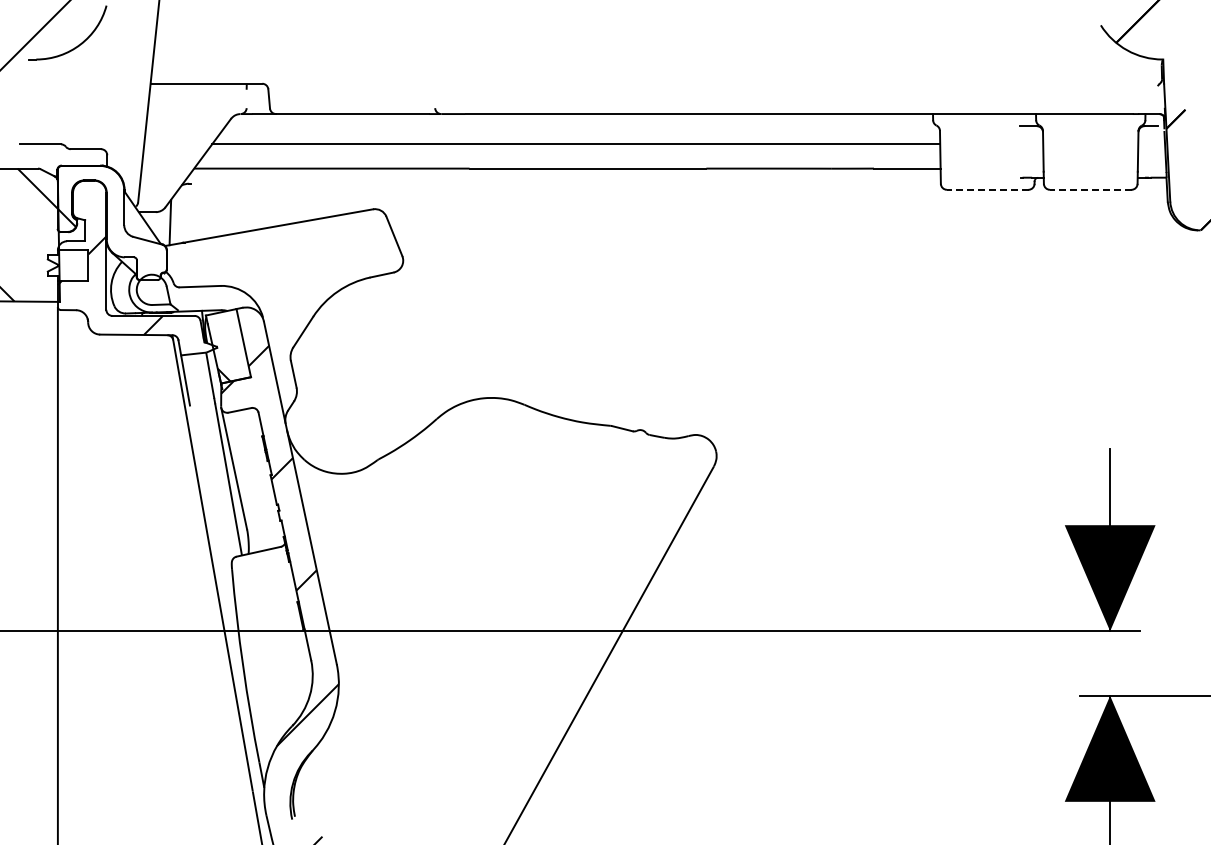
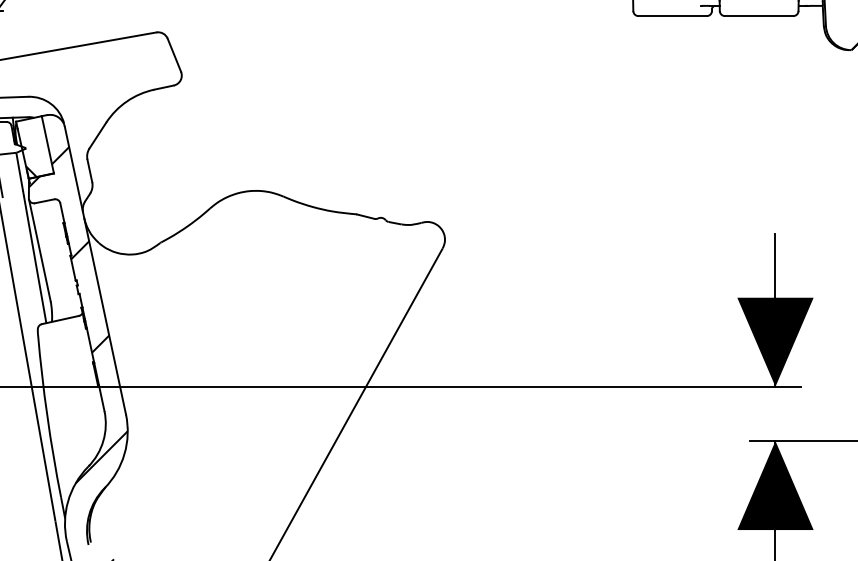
line: (987, 189) -> (672, 15), dashed -> solid
line: (1090, 189) -> (758, 15), dashed -> solid

